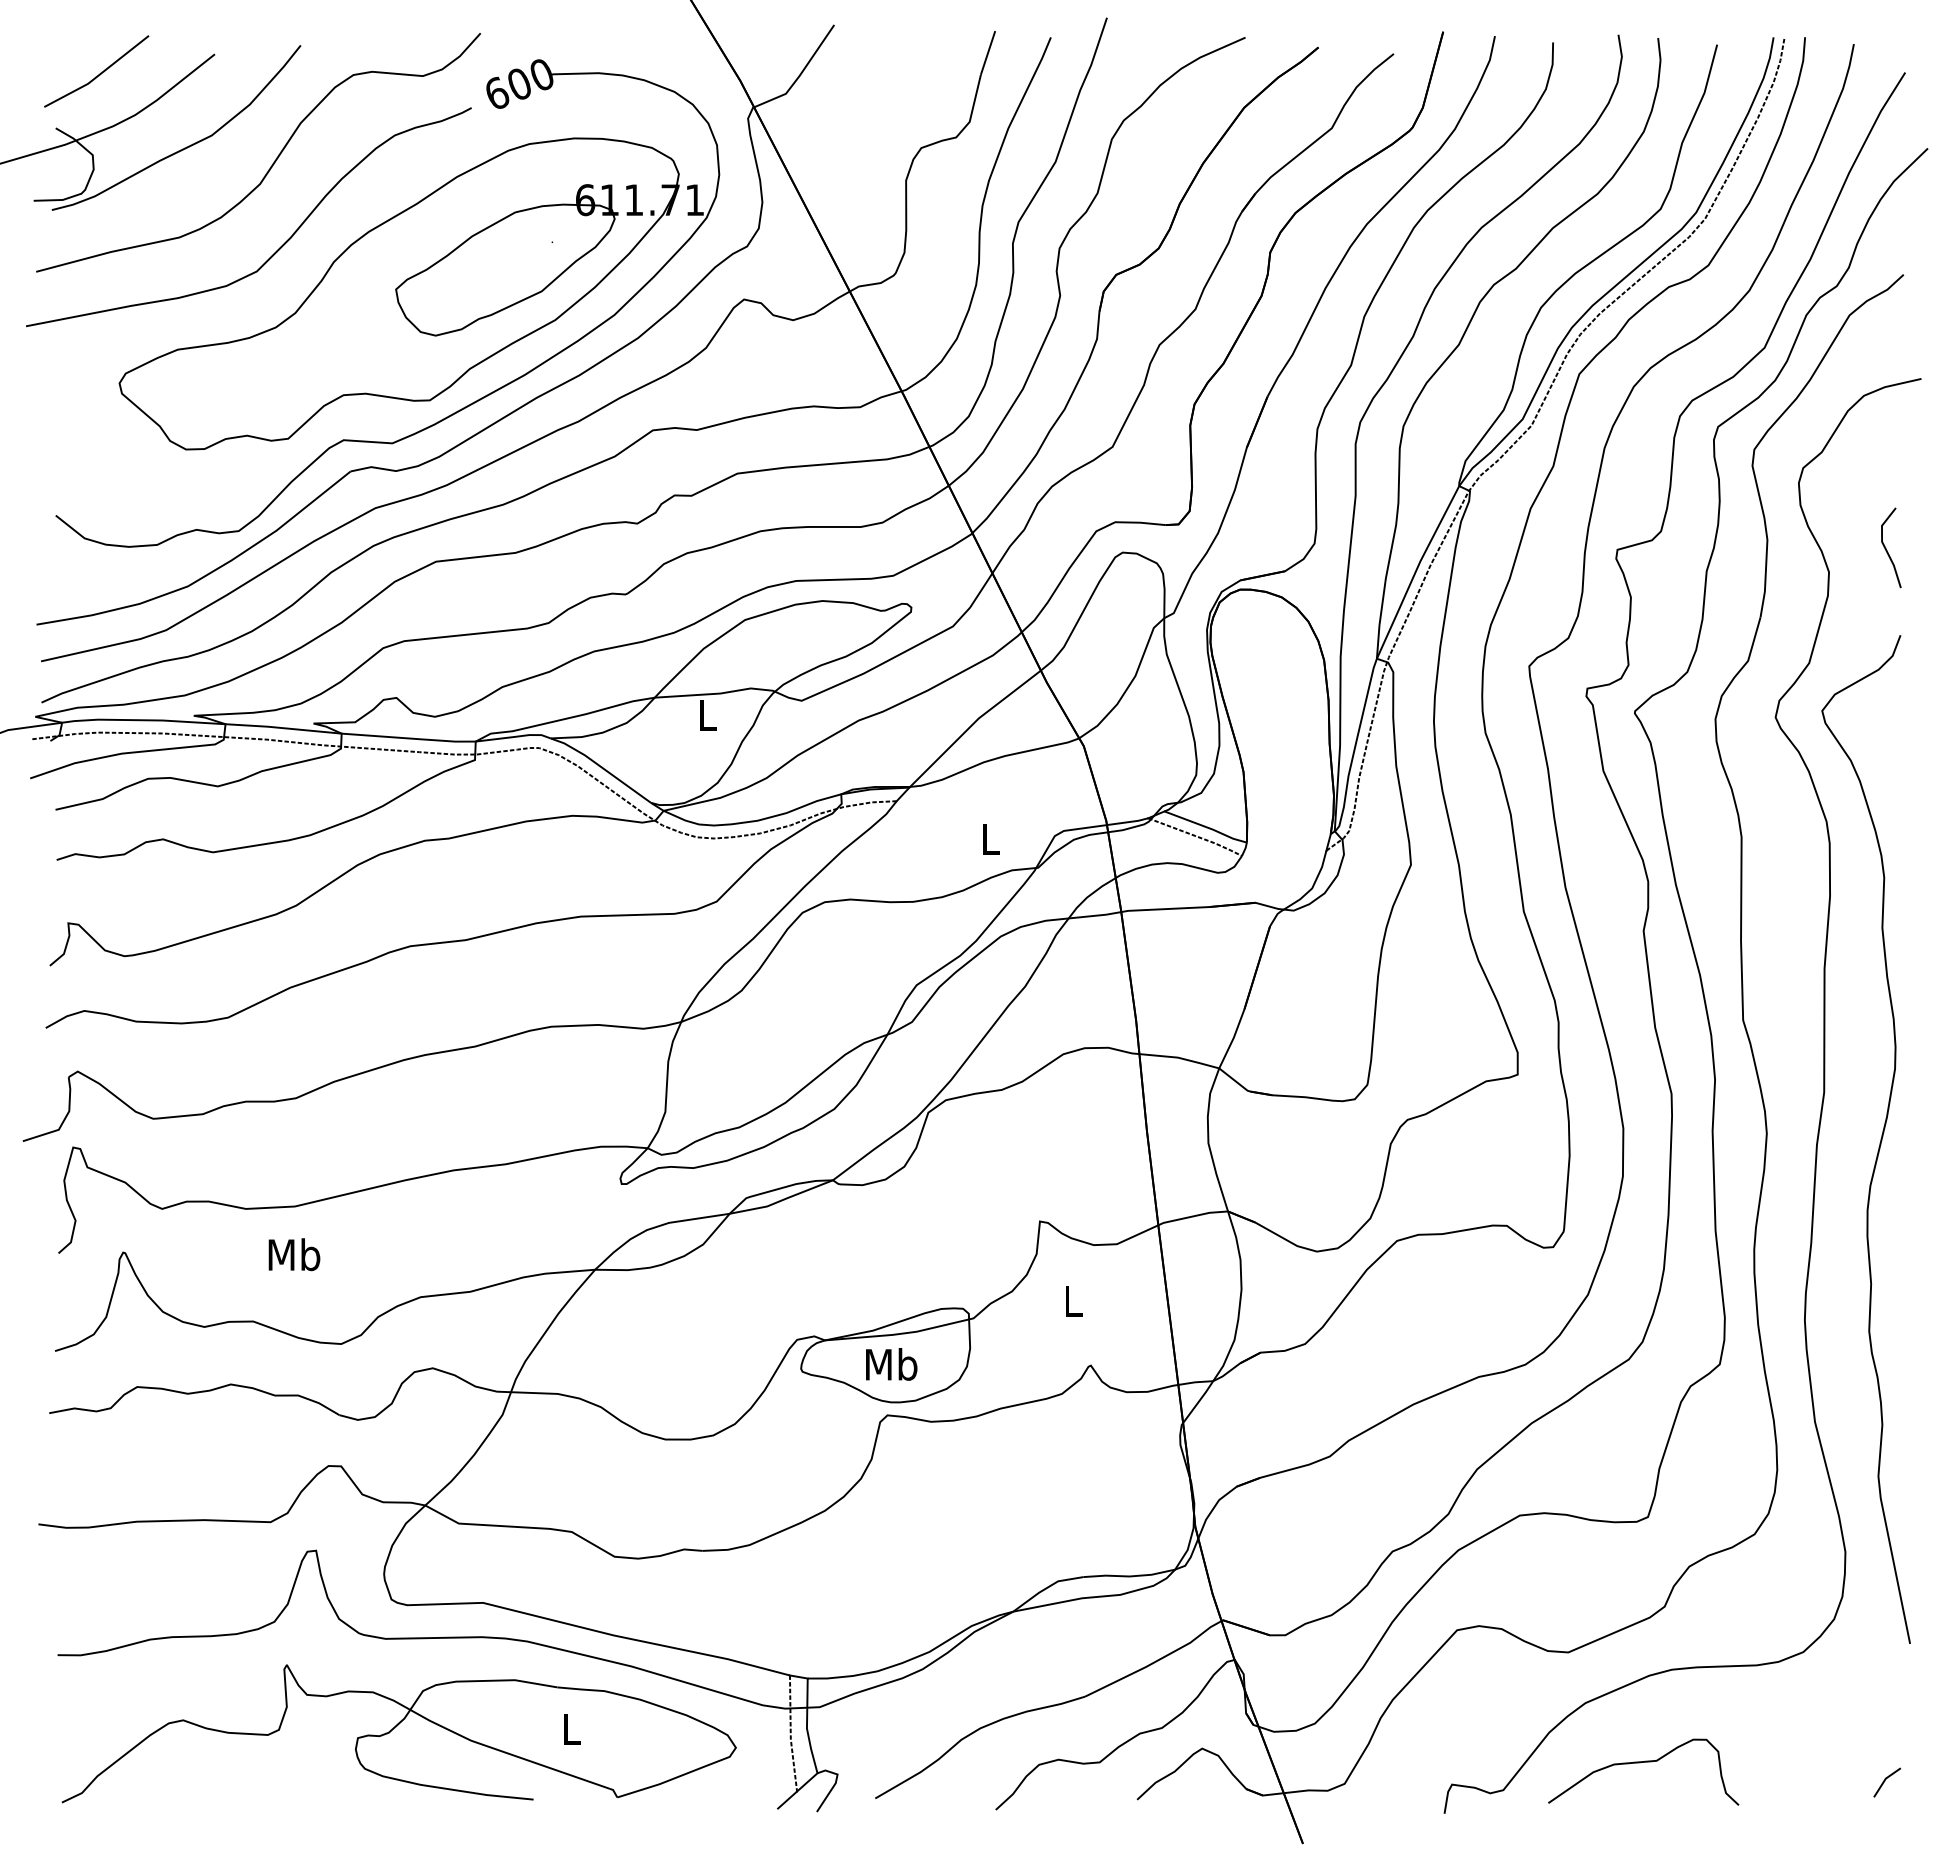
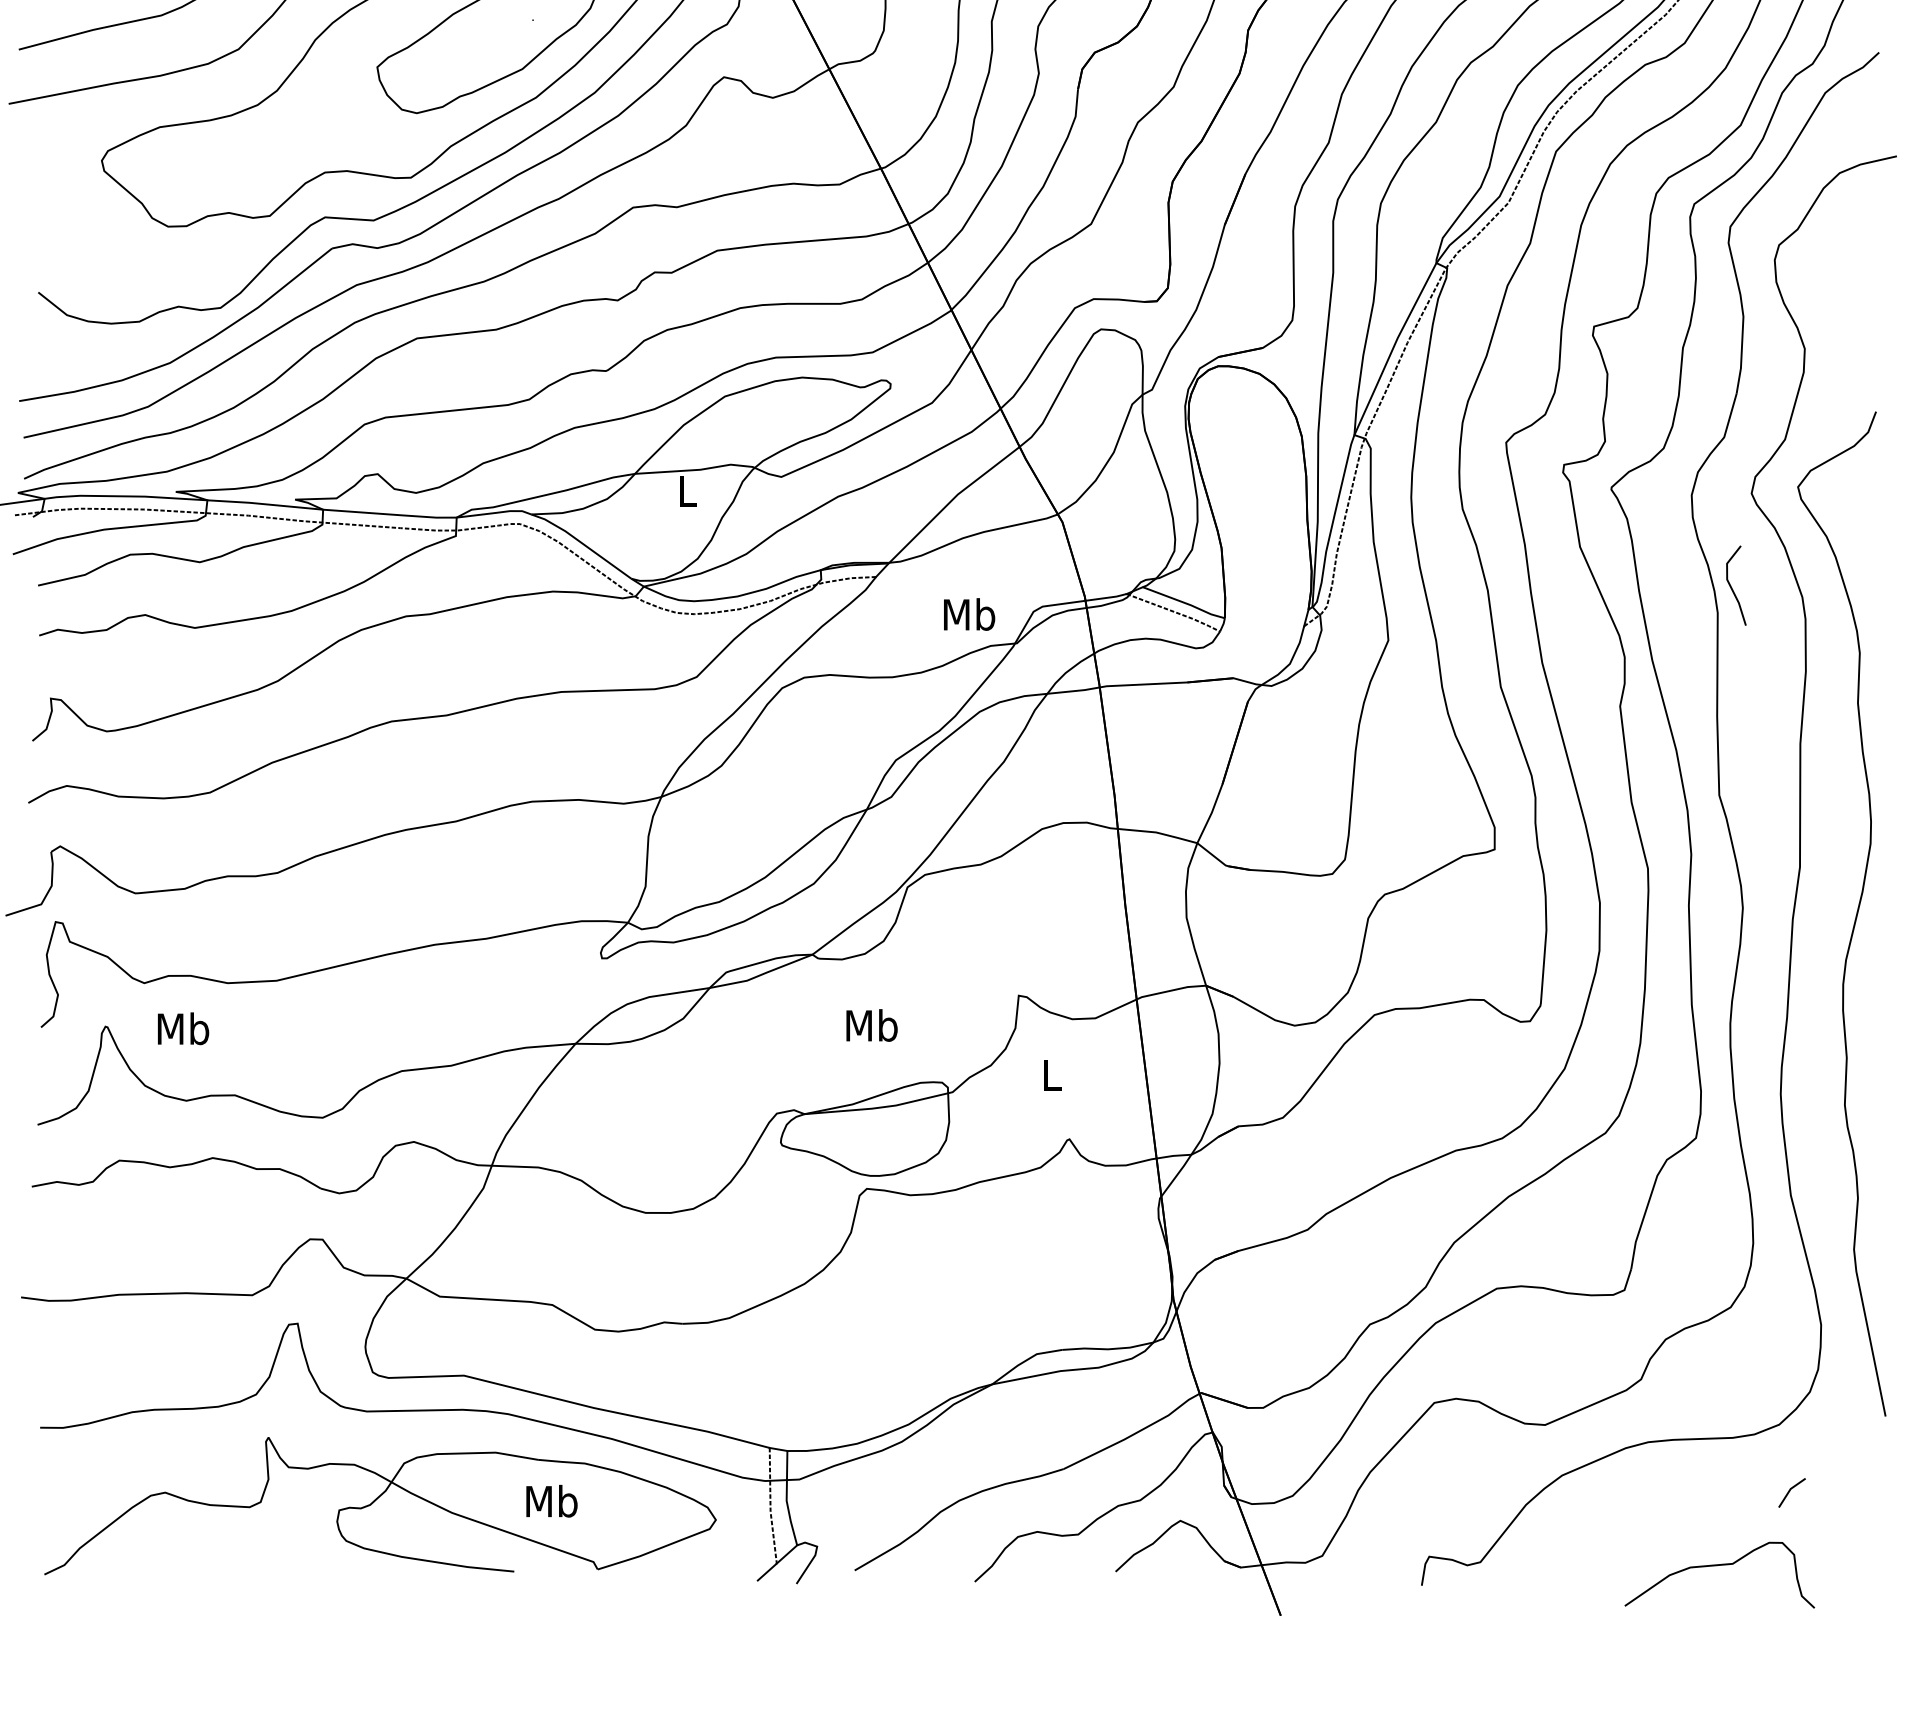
line: (1887, 550) -> (1732, 588), moved
text: (990, 838) -> (969, 614), L -> Mb
text: (294, 1254) -> (183, 1028), moved
text: (891, 1364) -> (871, 1025), moved
text: (571, 1728) -> (552, 1500), L -> Mb
curve: (1640, 1763) -> (1716, 1566), moved
line: (1885, 1781) -> (1790, 1491), moved

